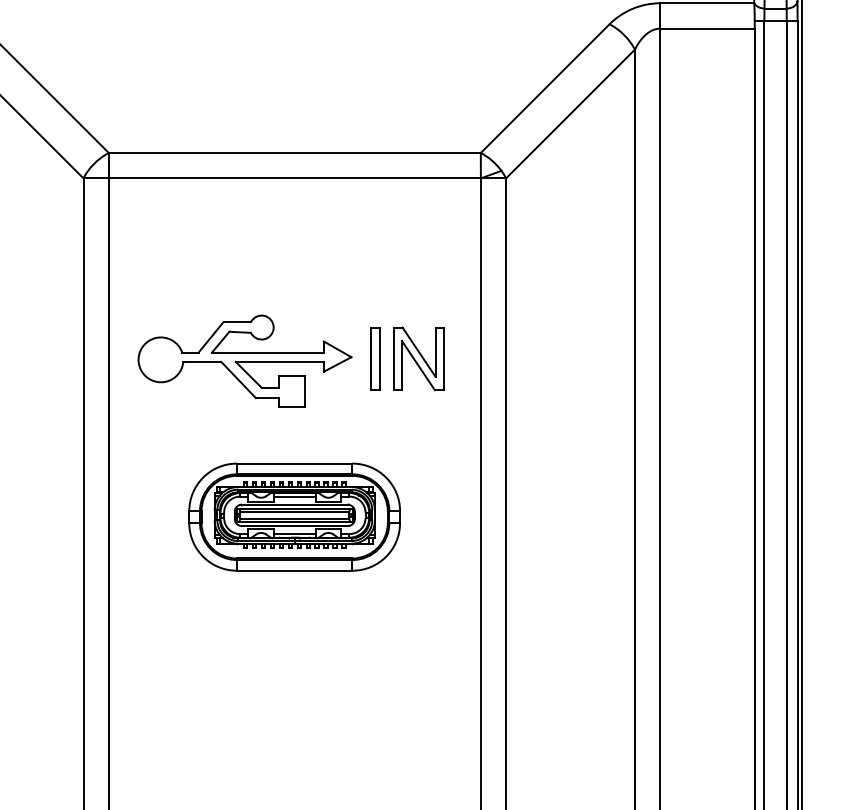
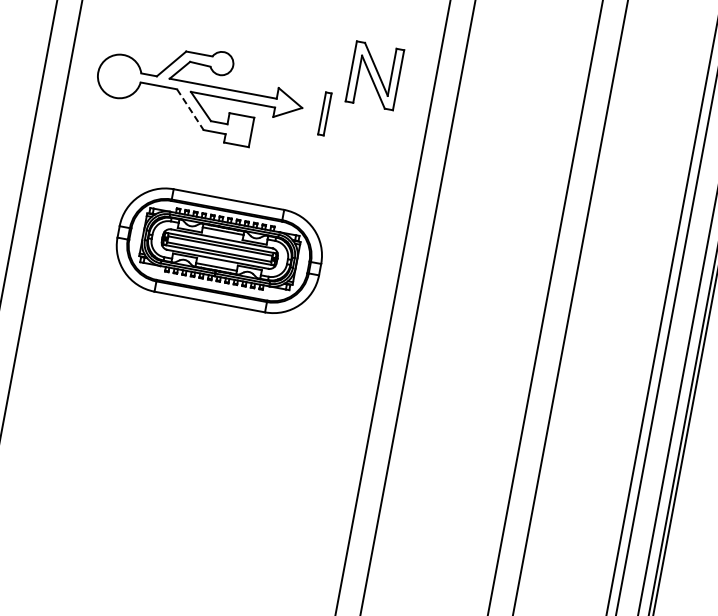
part: (375, 358) -> (325, 113), size x0.7
part: (418, 358) -> (374, 75), moved
line: (239, 380) -> (191, 110), solid -> dashed

